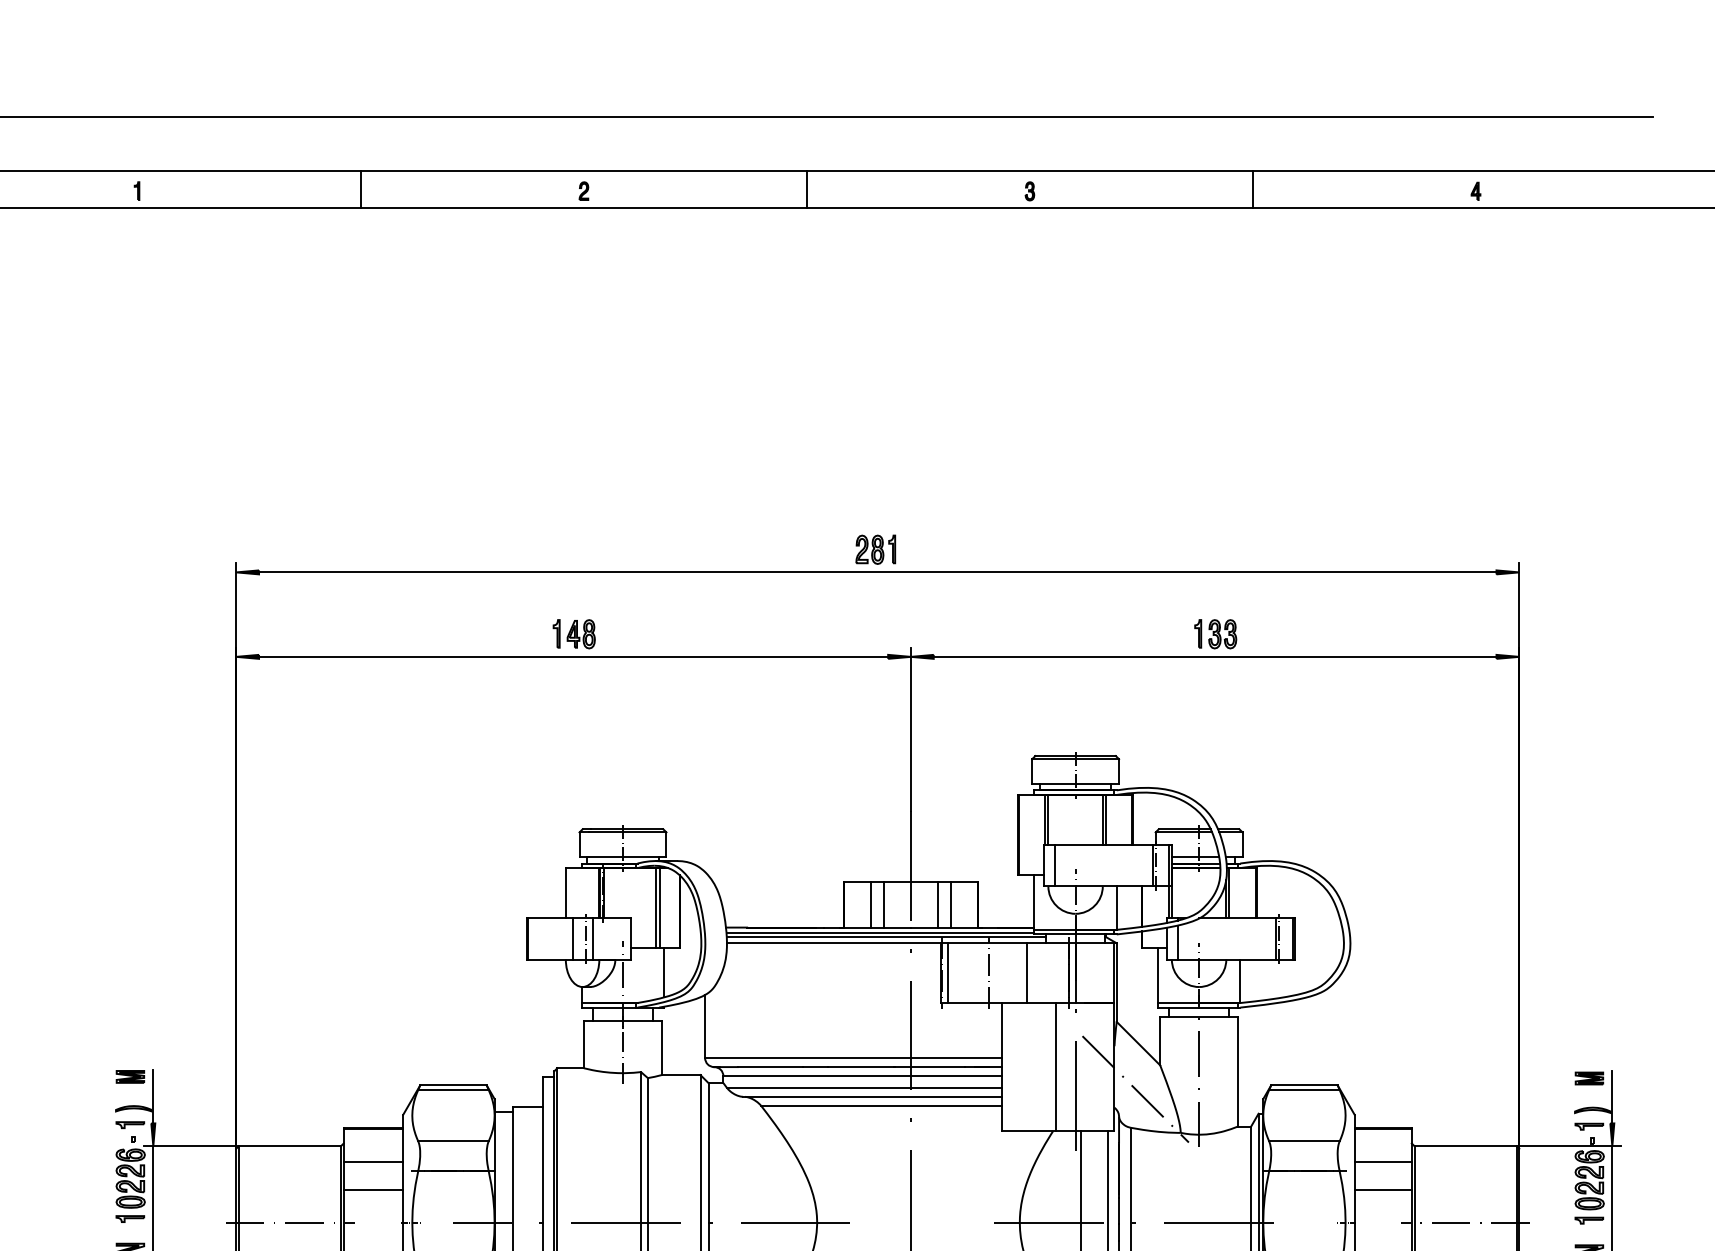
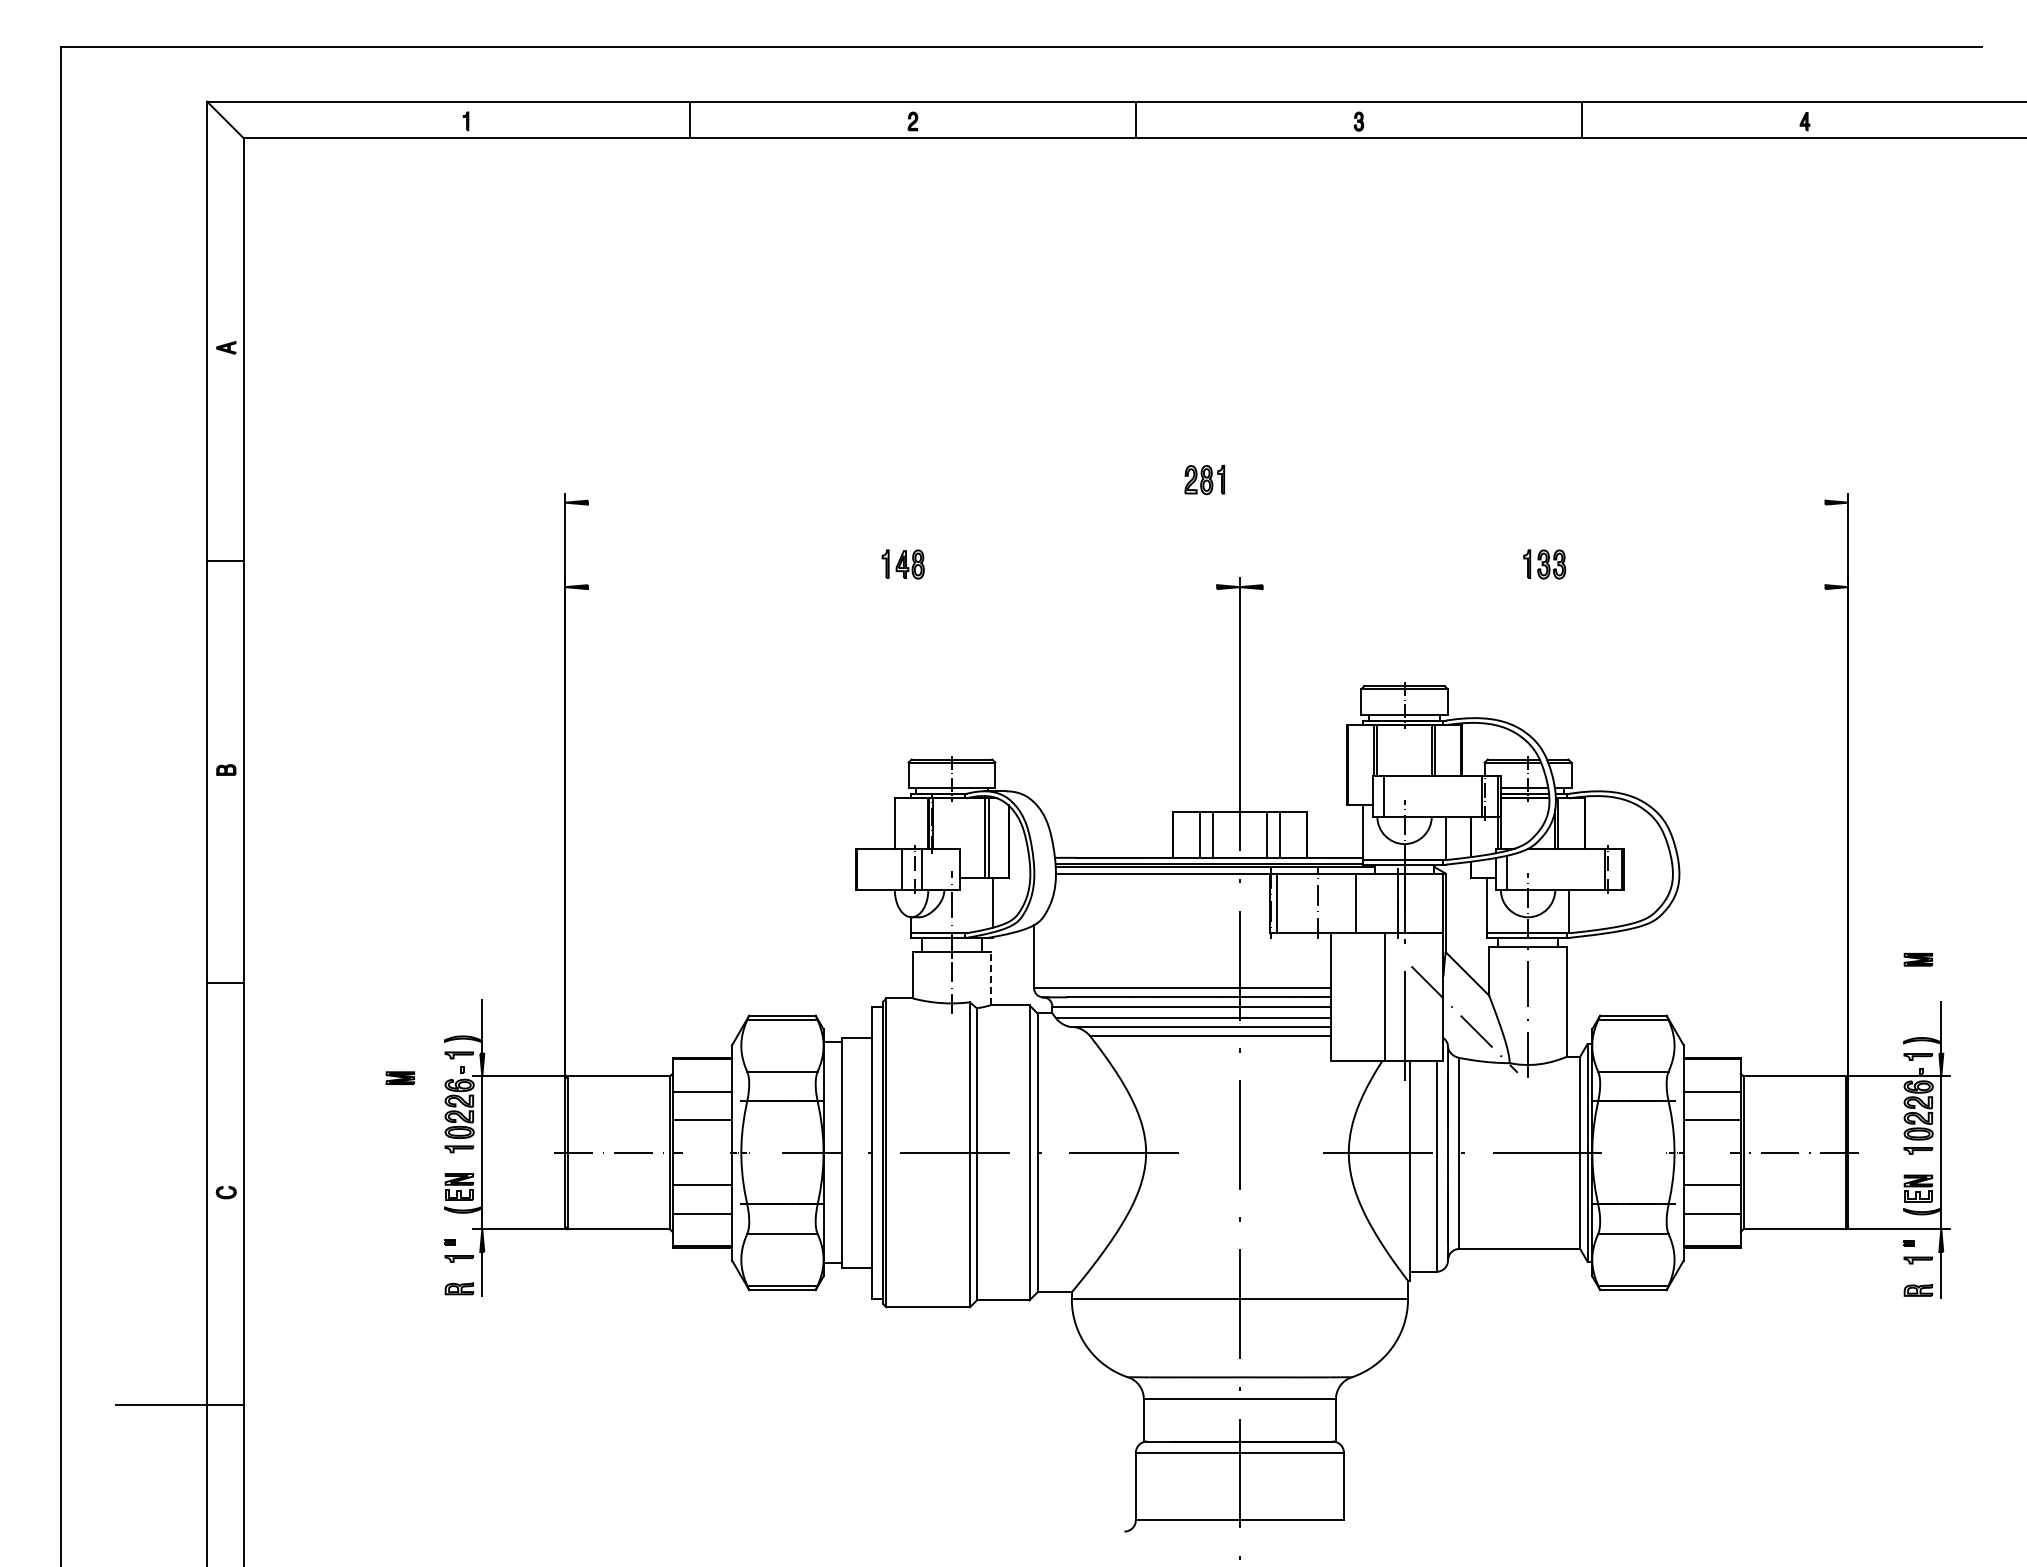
line: (877, 572) -> (1206, 502), removed
line: (573, 657) -> (902, 587), removed
line: (1214, 657) -> (1543, 587), removed
line: (661, 1048) -> (990, 978), solid -> dashed
part: (129, 1076) -> (399, 1077), moved
part: (1588, 1078) -> (1917, 959), moved

